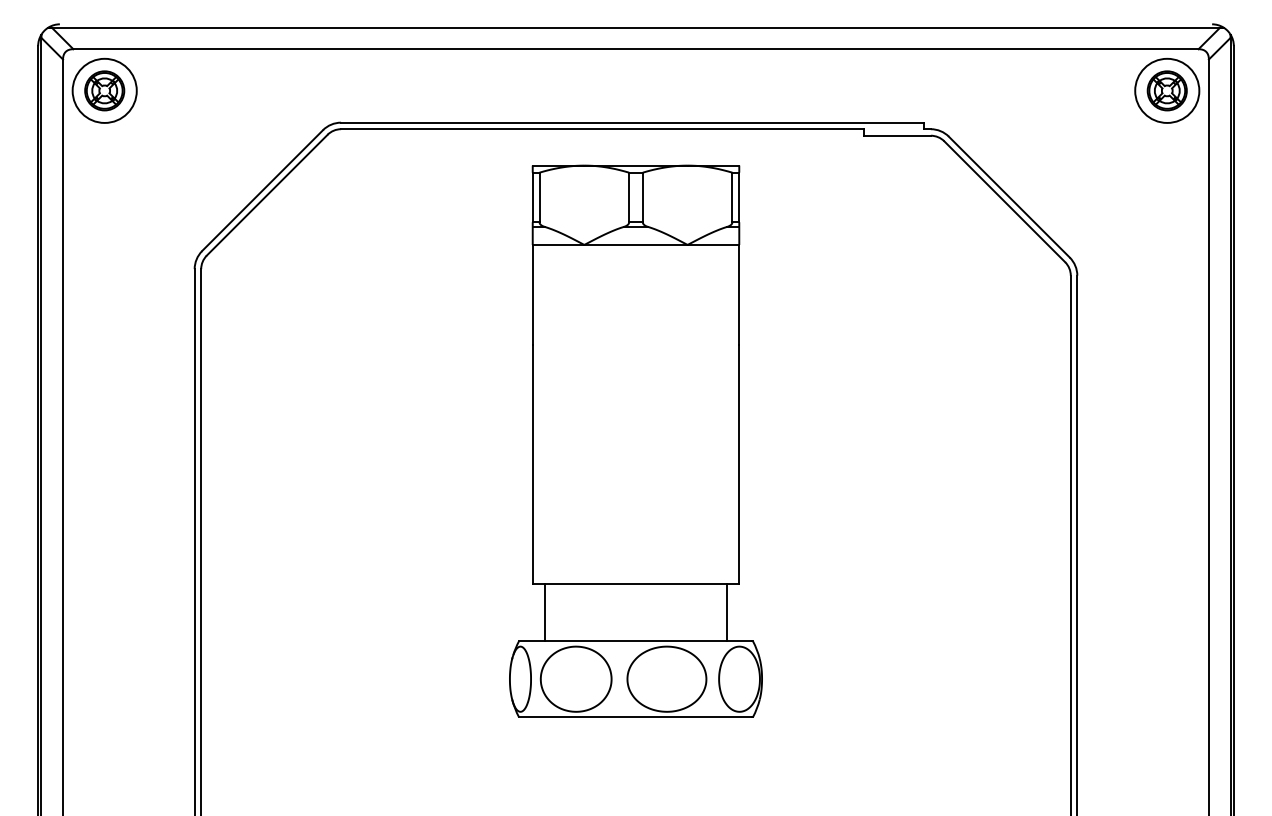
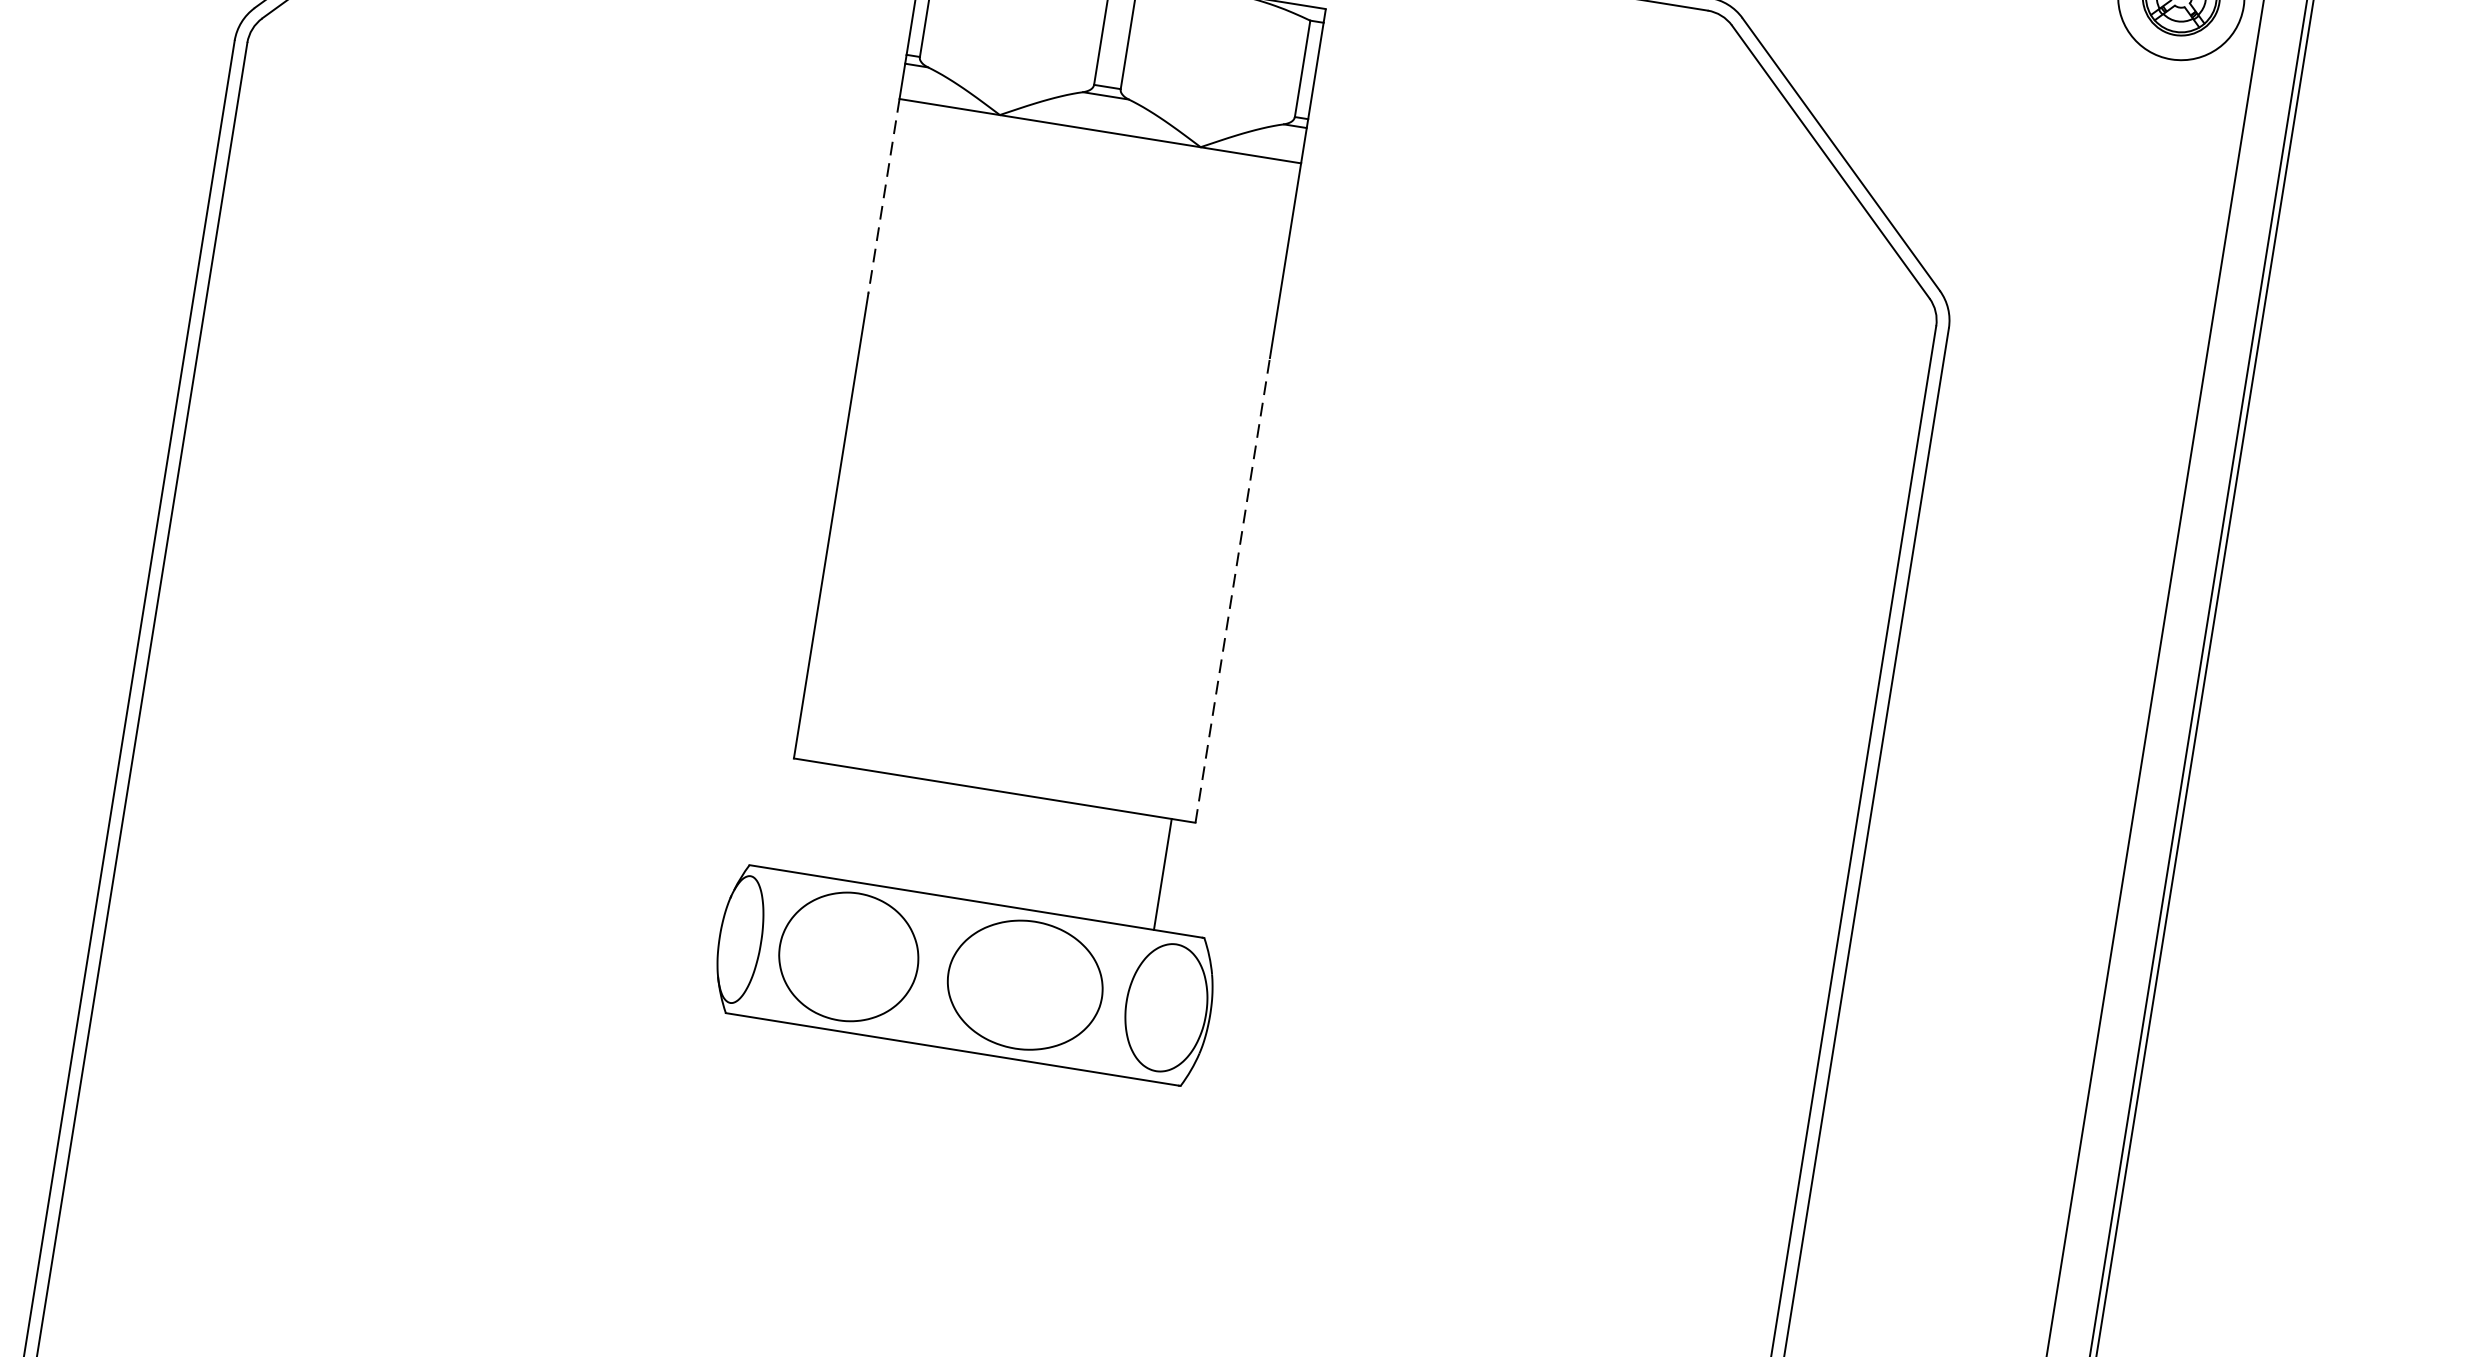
line: (532, 295) -> (883, 197), solid -> dashed
line: (739, 464) -> (1233, 590), solid -> dashed
line: (544, 612) -> (807, 817), removed

